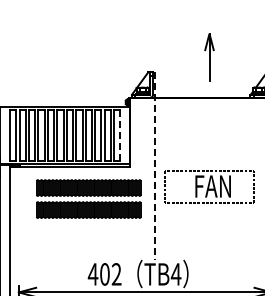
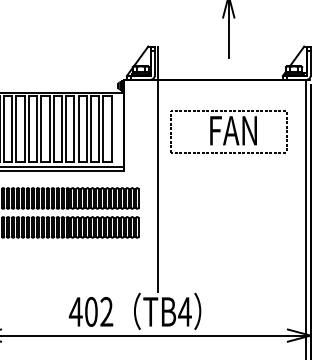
line: (120, 134) -> (111, 128), dashed -> solid
line: (155, 166) -> (157, 170), dashed -> solid
part: (209, 186) -> (228, 130), moved

